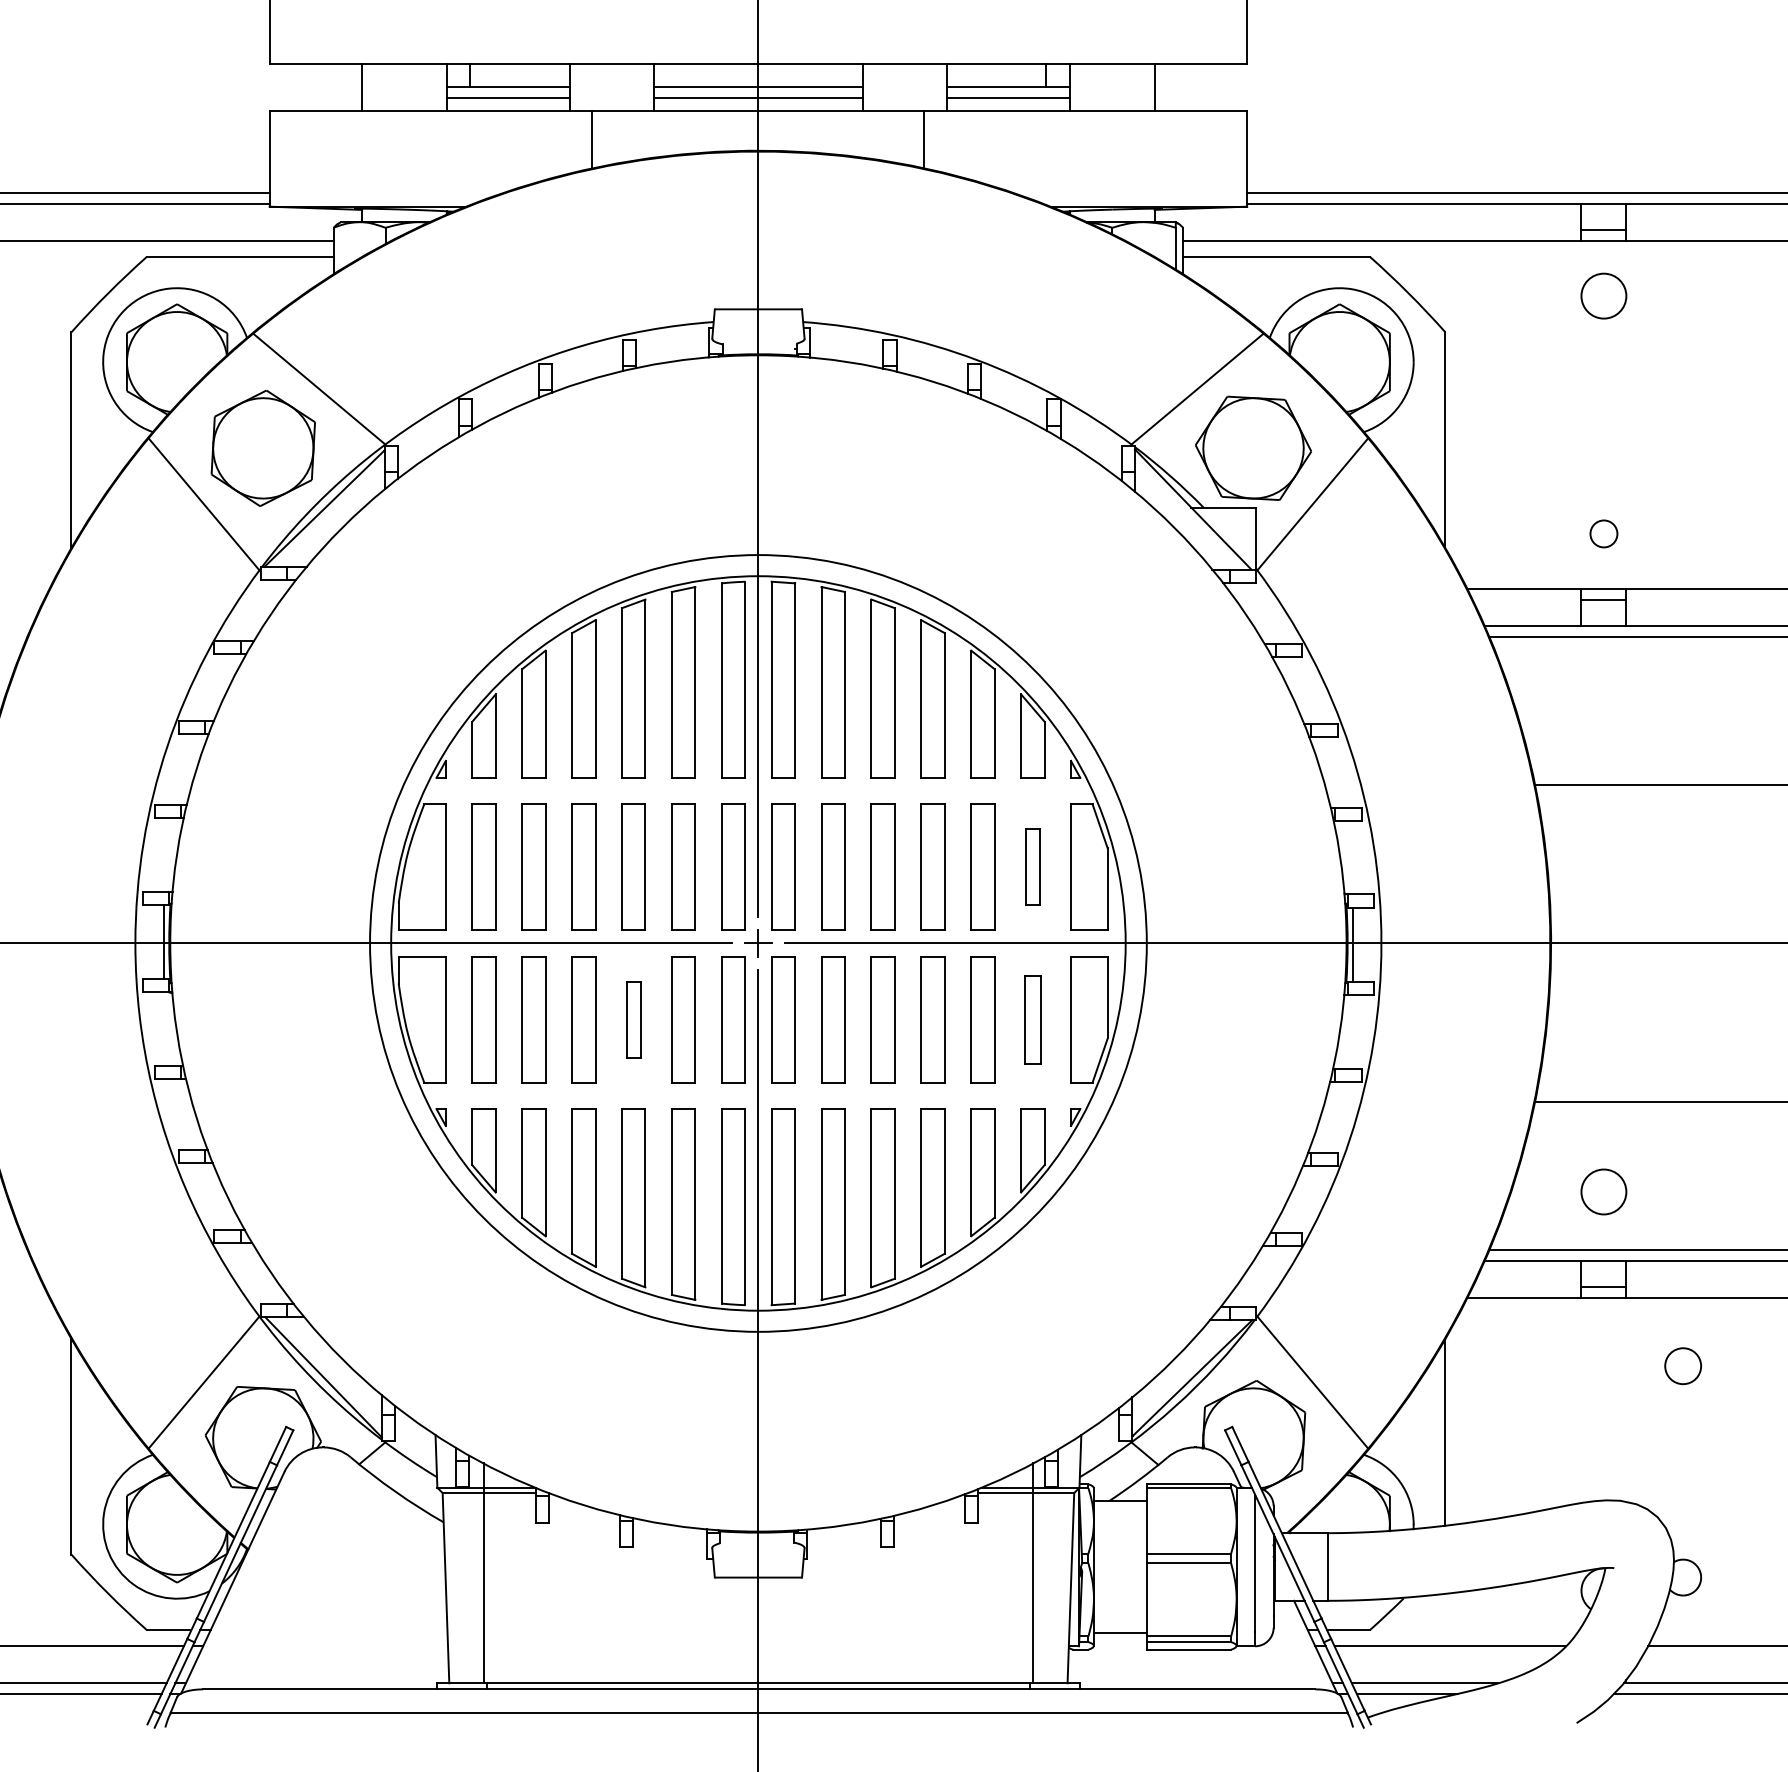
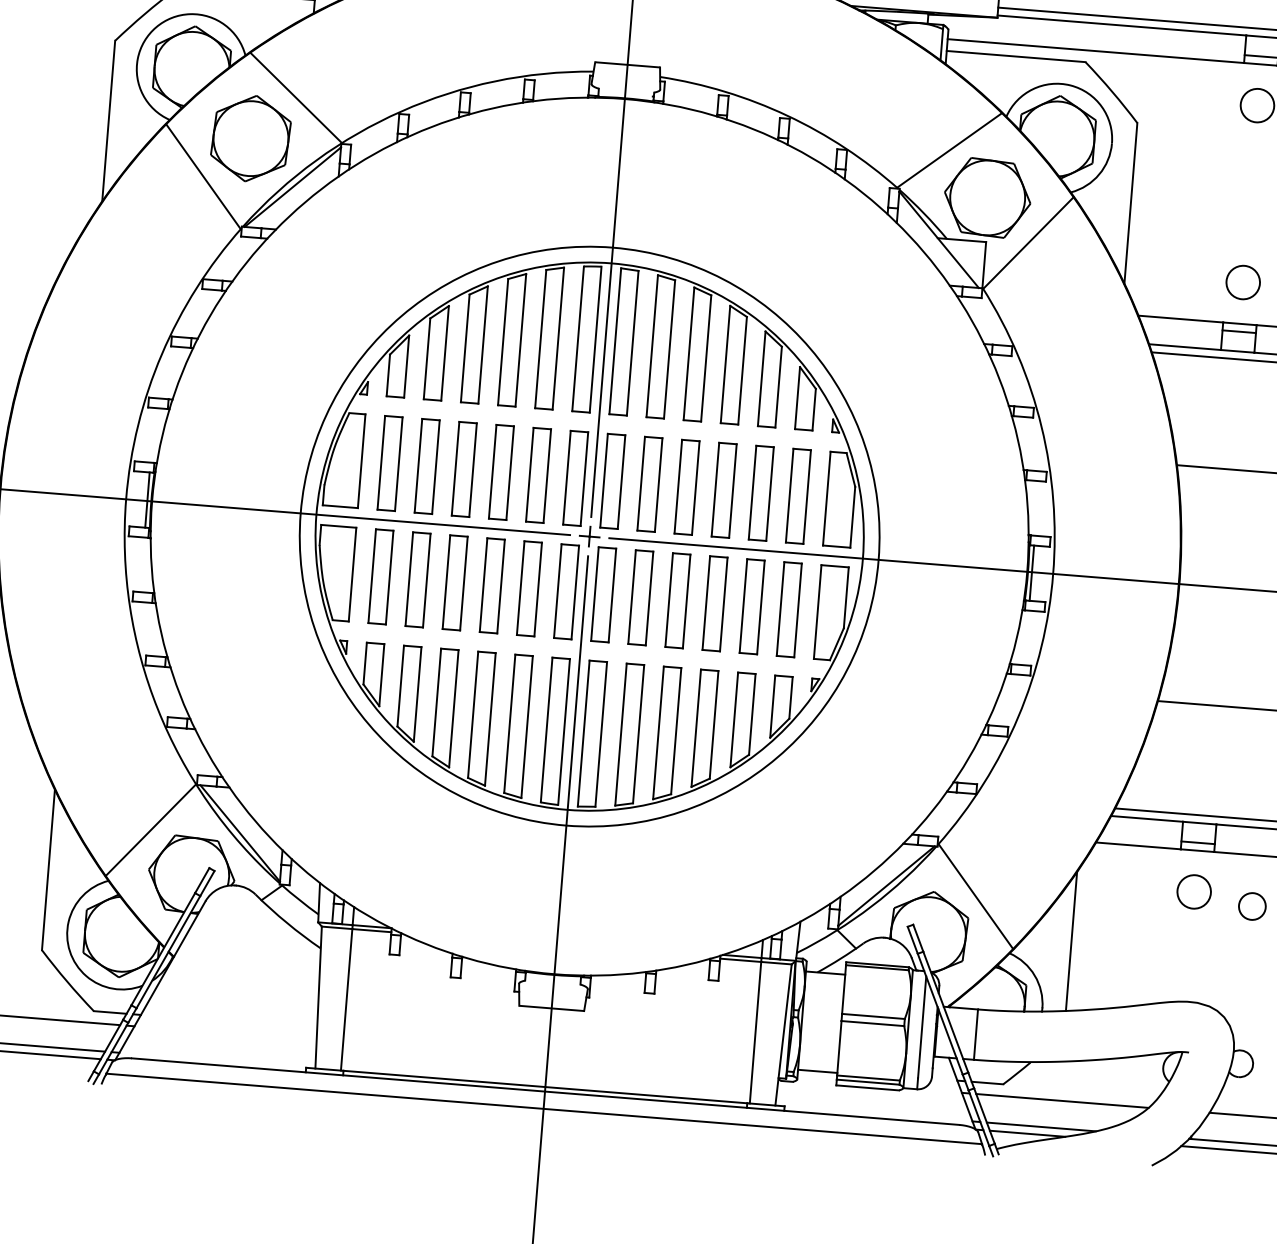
circle: (1603, 533) -> (1242, 282), size x1.67
part: (1032, 866) -> (798, 495), size x1.67
part: (633, 1019) -> (492, 585), size x1.67
part: (1032, 1019) -> (789, 609), size x1.43
circle: (1603, 1191) -> (1193, 891), moved

